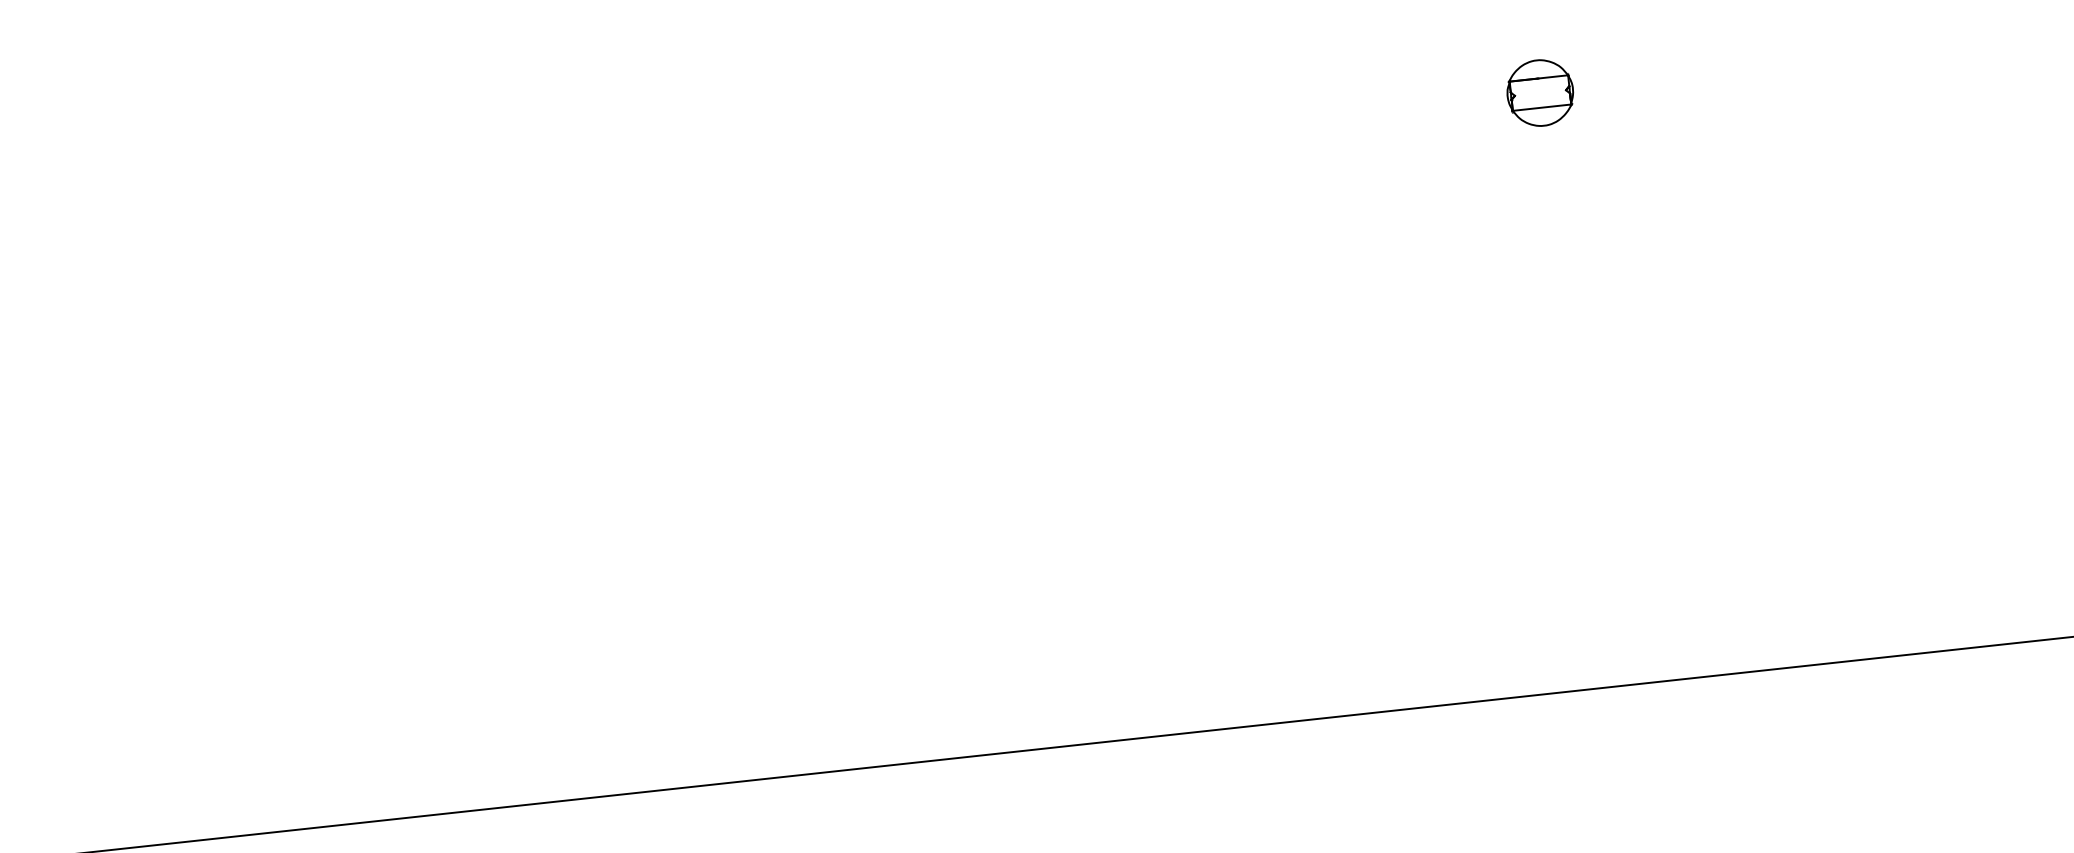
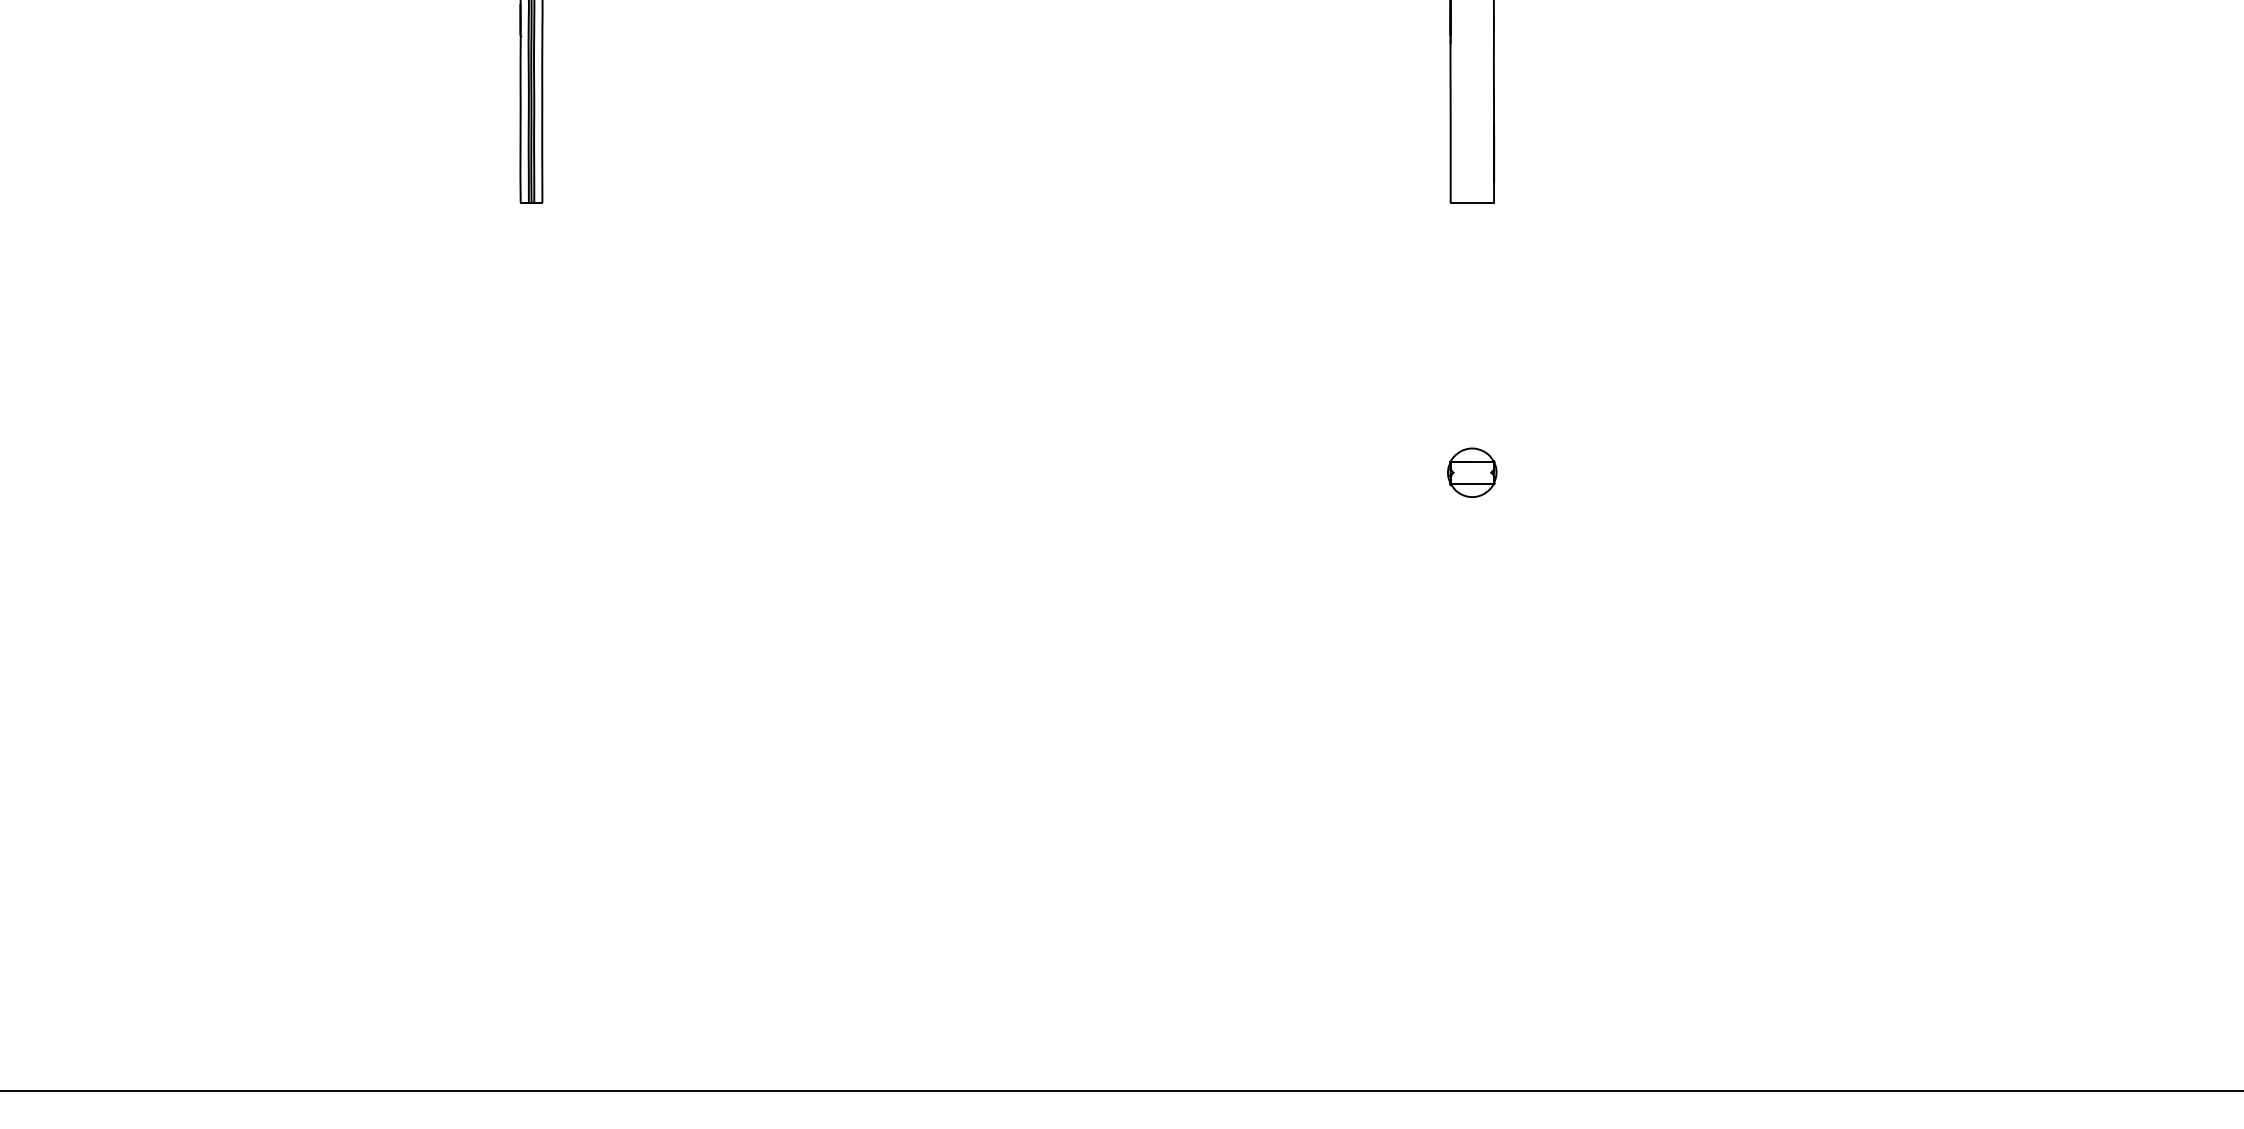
part: (1540, 92) -> (1472, 472), size x0.71

